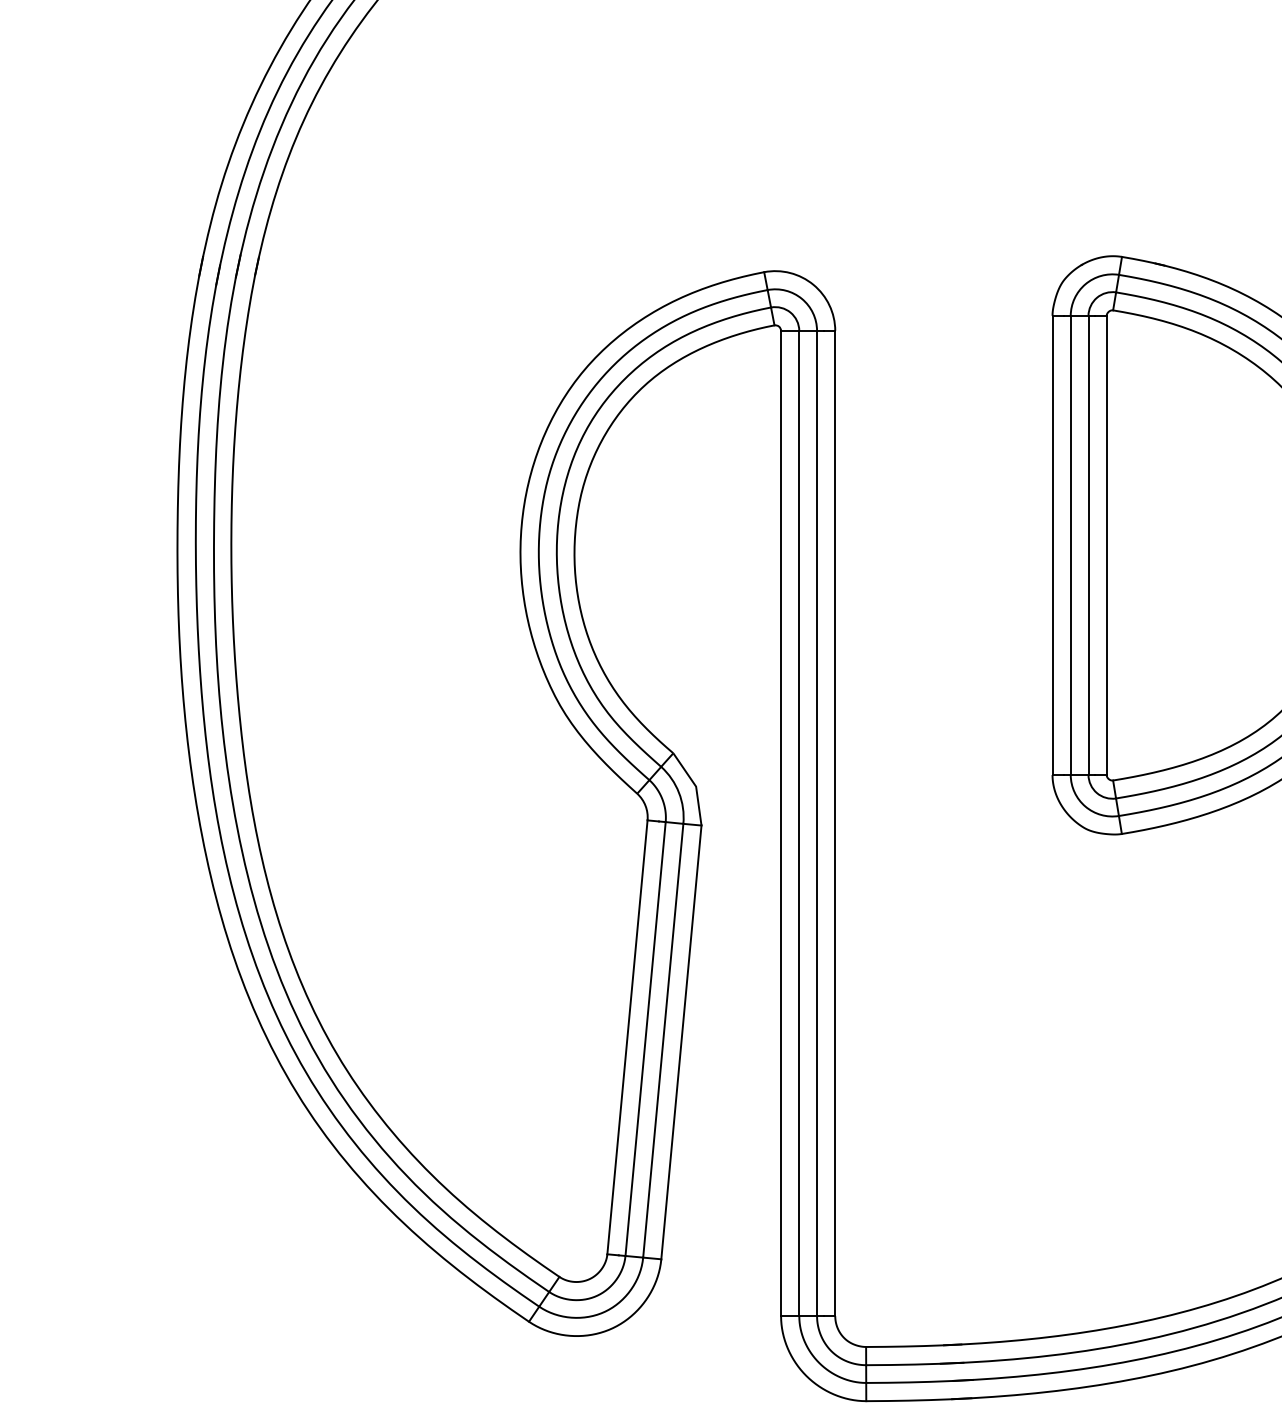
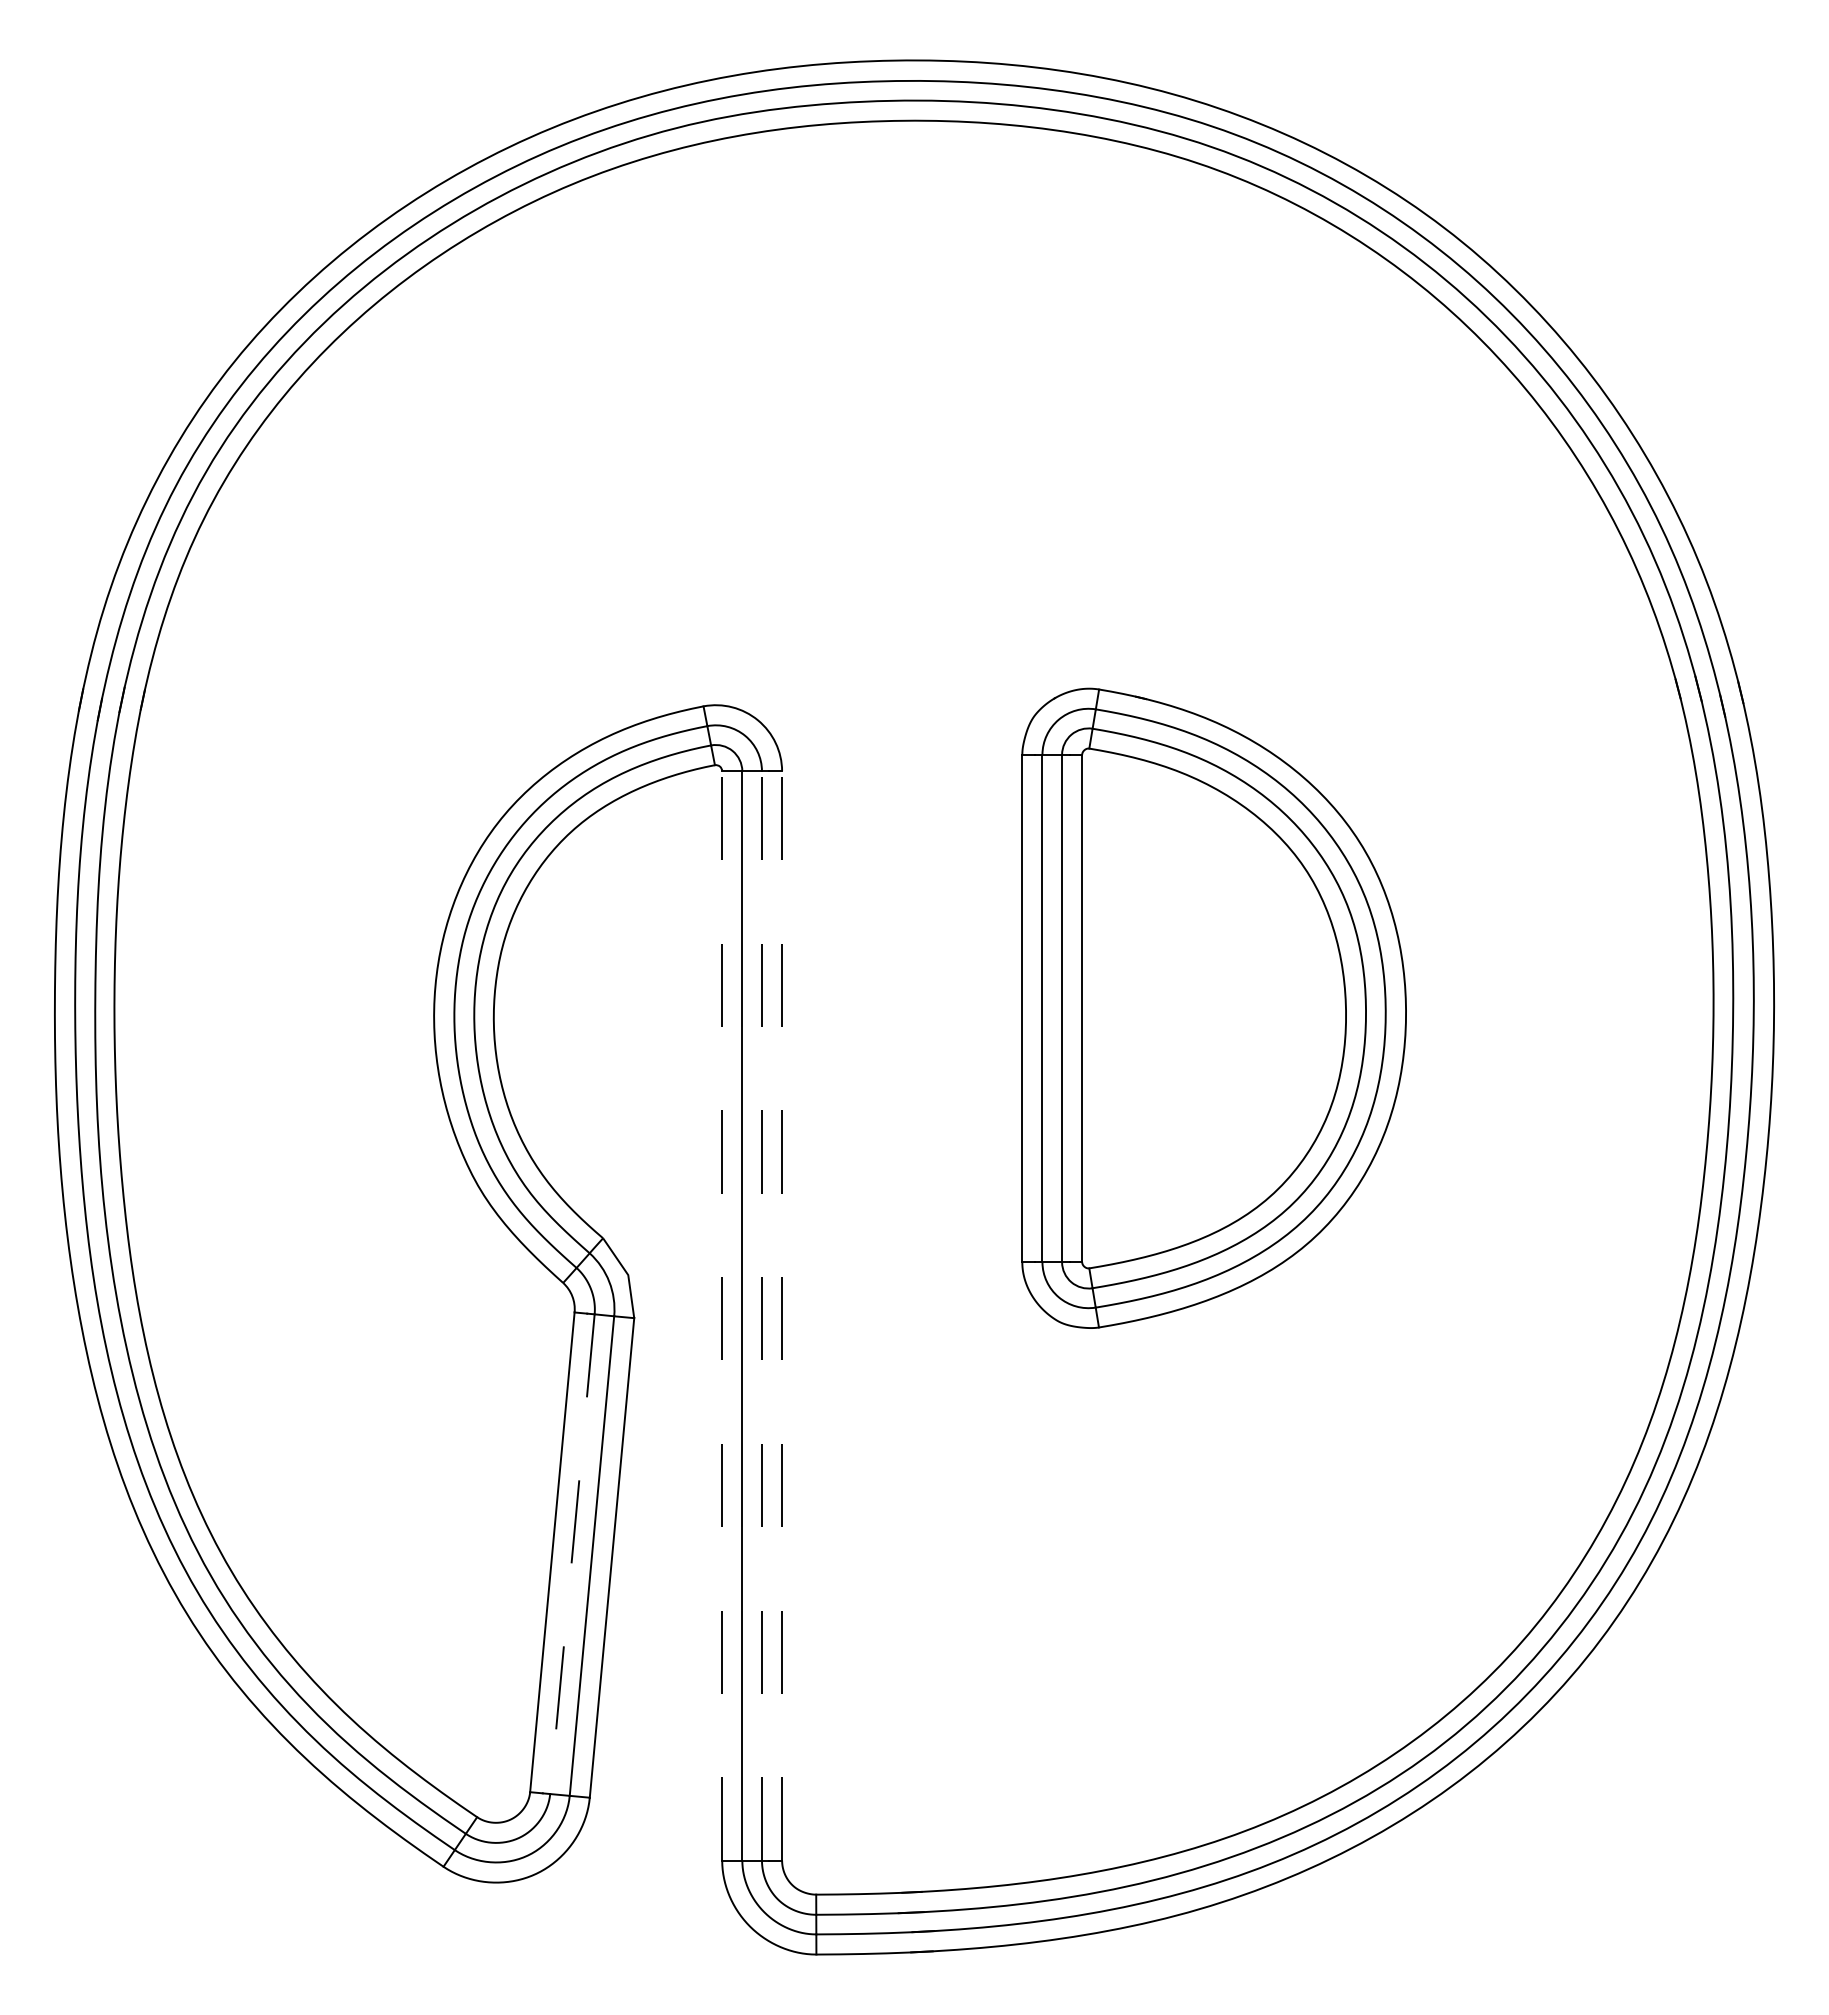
line: (781, 823) -> (722, 1315), solid -> dashed
line: (816, 823) -> (761, 1315), solid -> dashed
line: (835, 823) -> (782, 1315), solid -> dashed
line: (645, 1039) -> (572, 1554), solid -> dashed

